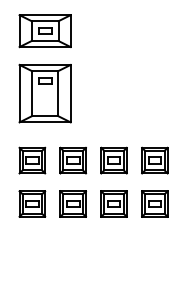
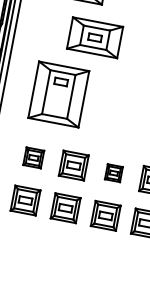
part: (44, 31) -> (94, 38), moved
part: (32, 160) -> (33, 157), size x0.7
part: (113, 160) -> (113, 173), size x0.6

